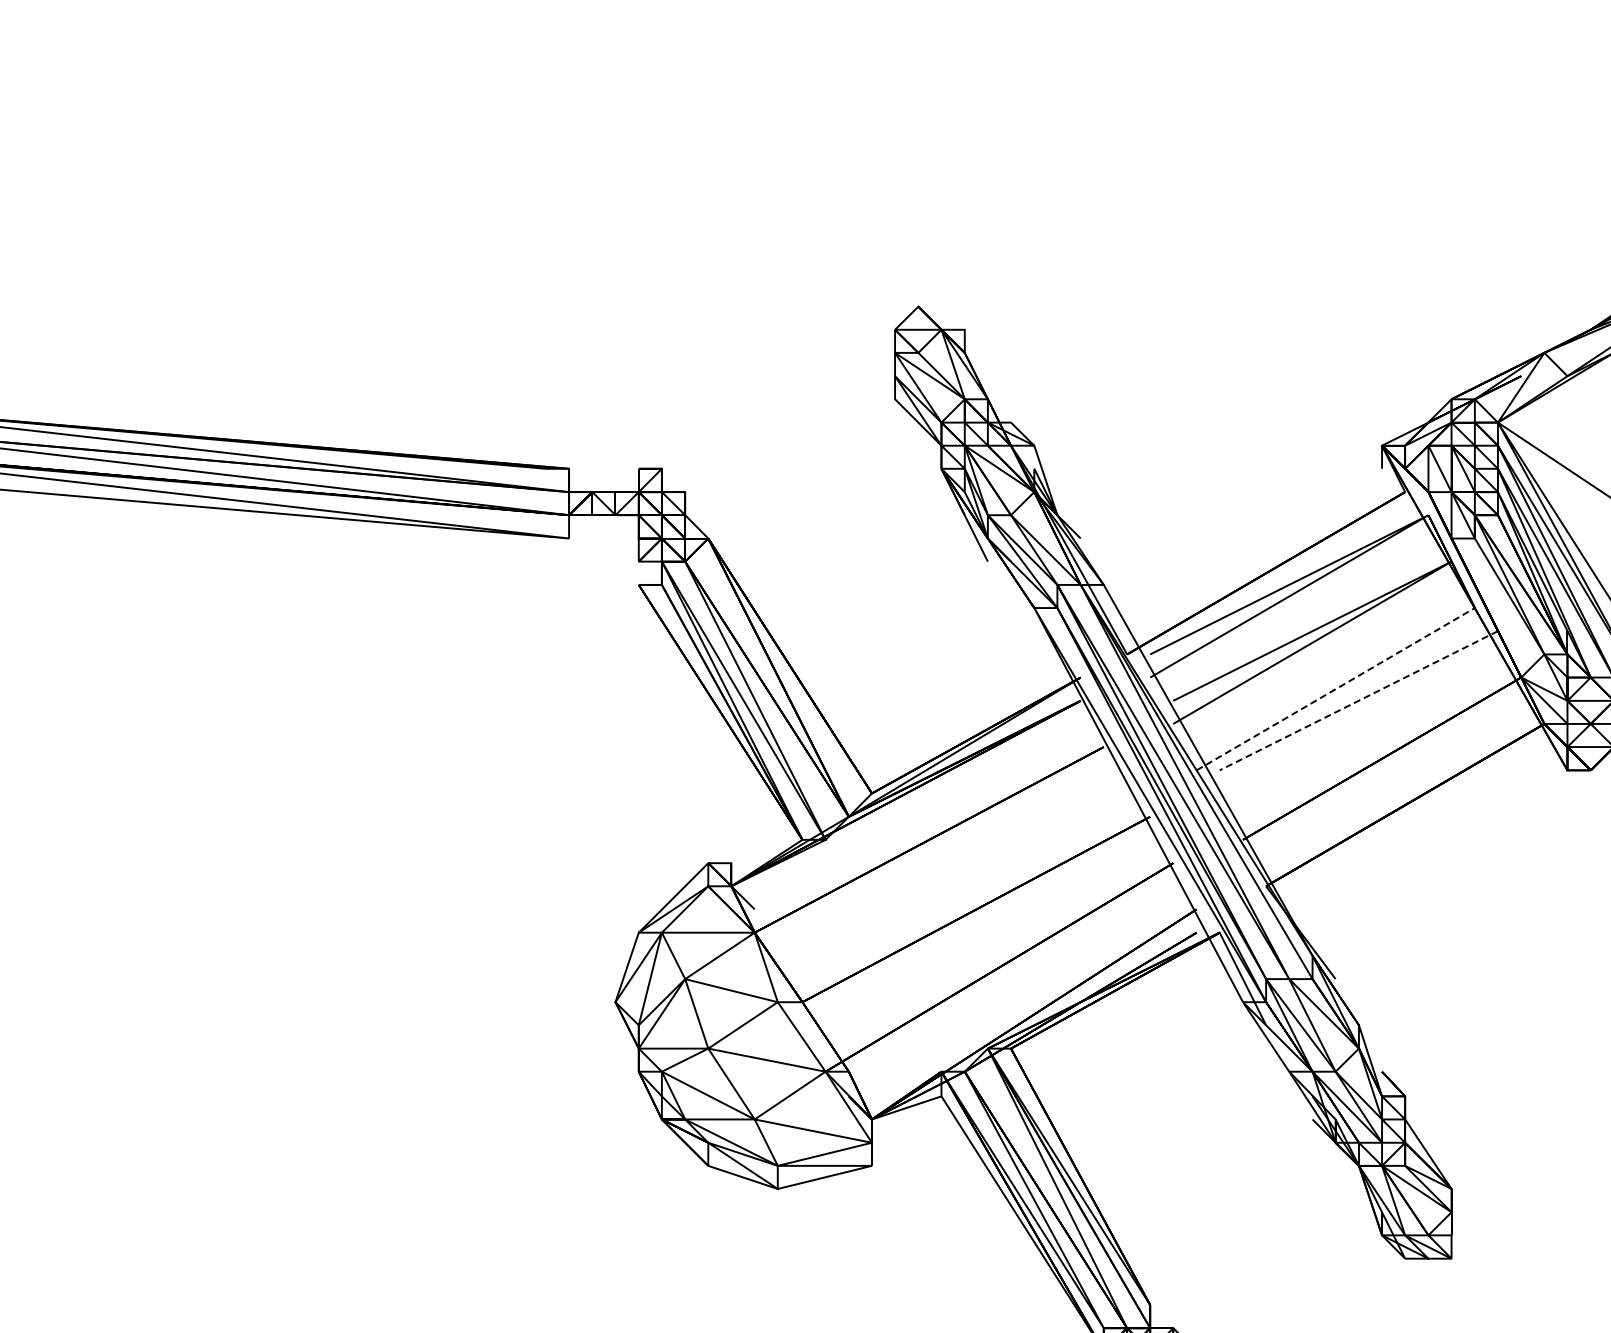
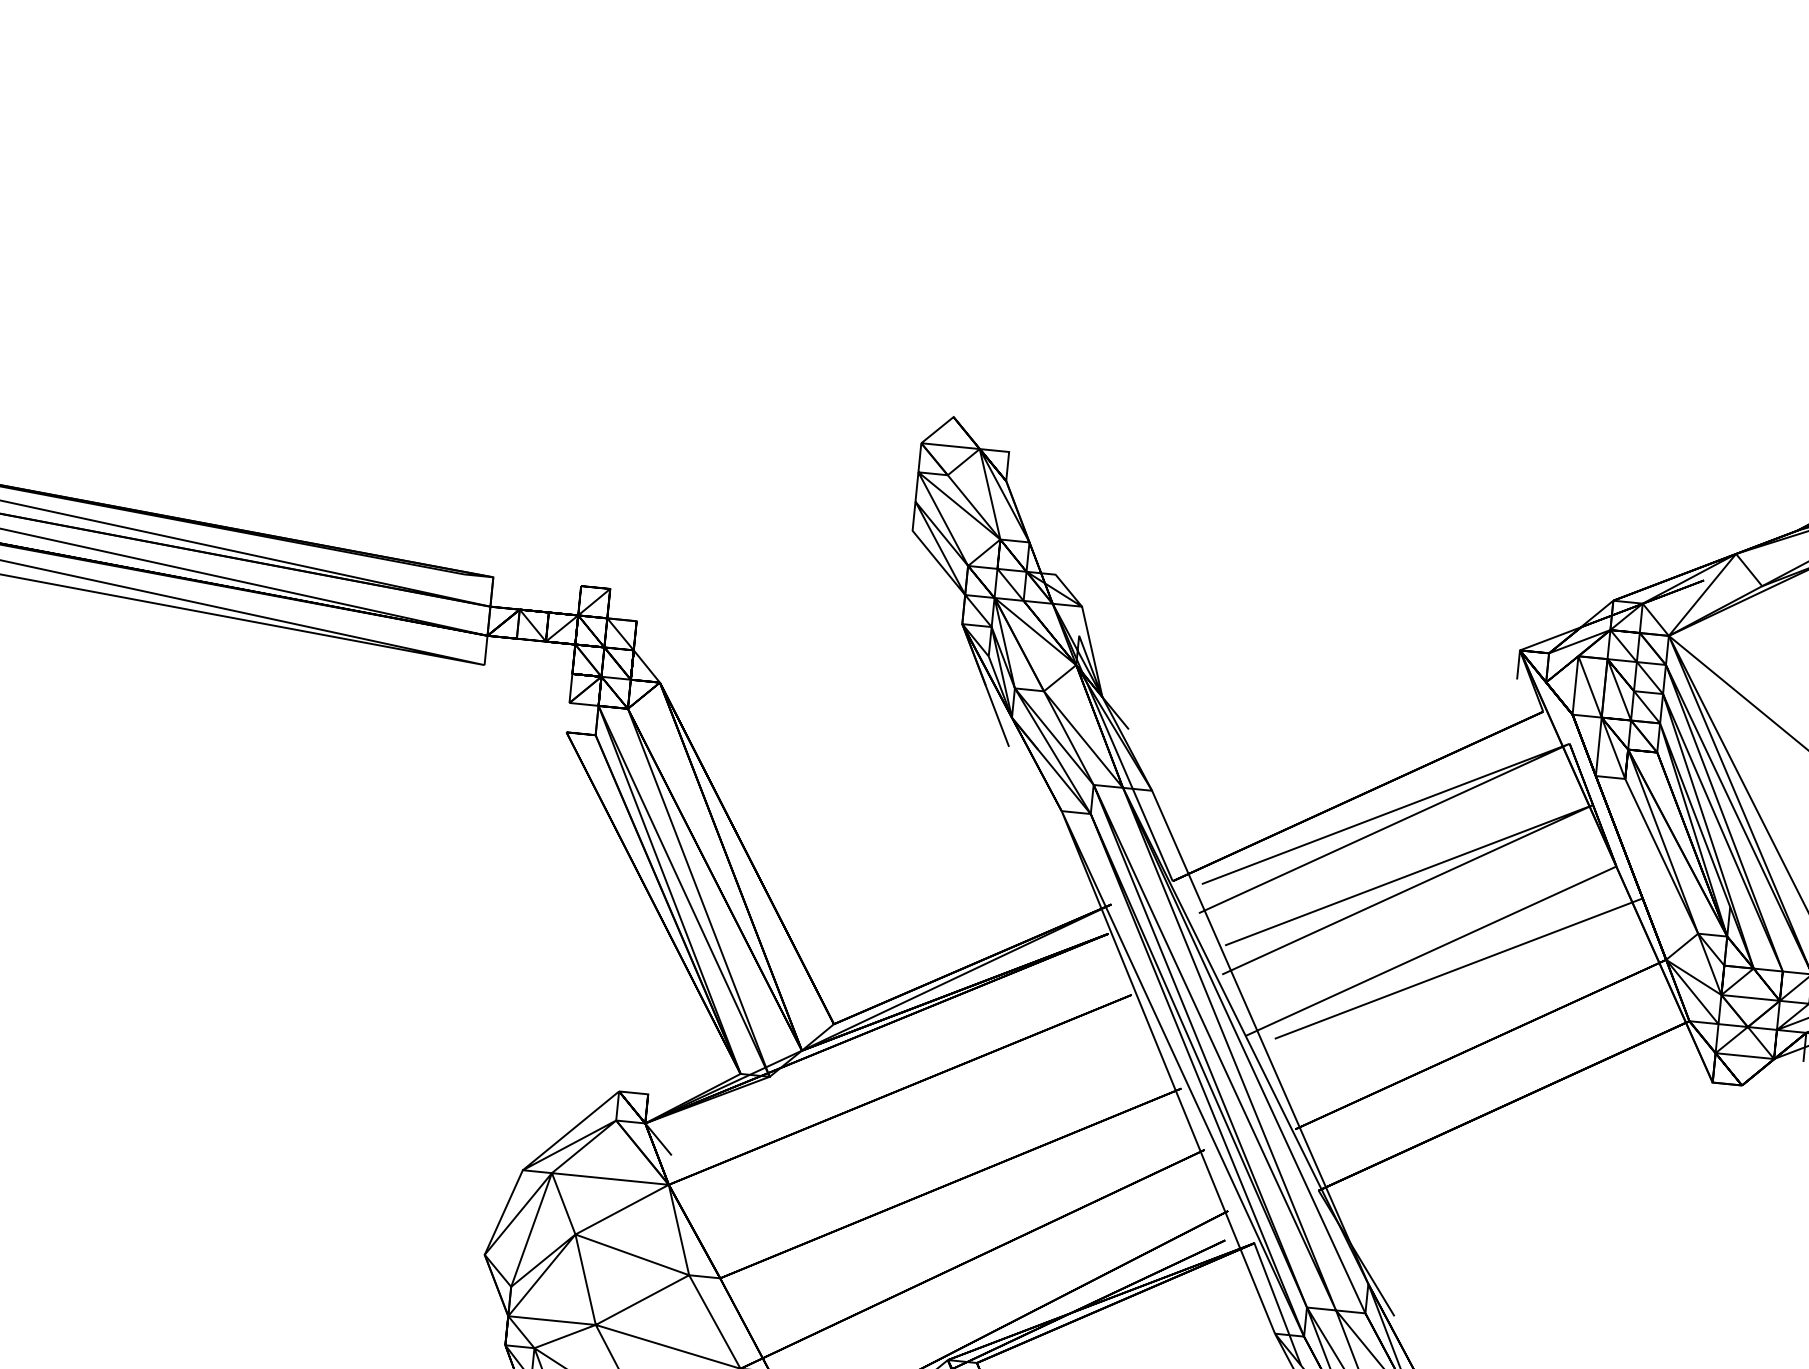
line: (1336, 688) -> (1432, 950), dashed -> solid
line: (1358, 700) -> (1458, 968), dashed -> solid

